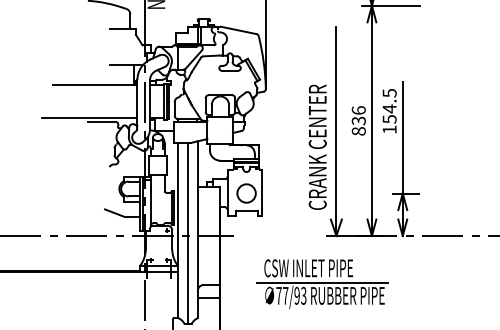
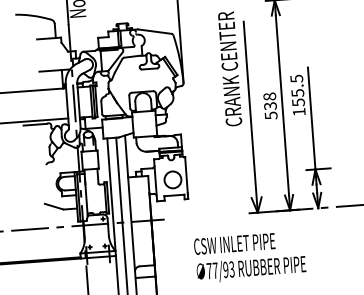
text: (389, 108) -> (297, 92), 154.5 -> 155.5
text: (358, 120) -> (270, 105), 836 -> 538
text: (317, 146) -> (229, 68), moved
line: (322, 282) -> (248, 255), removed

